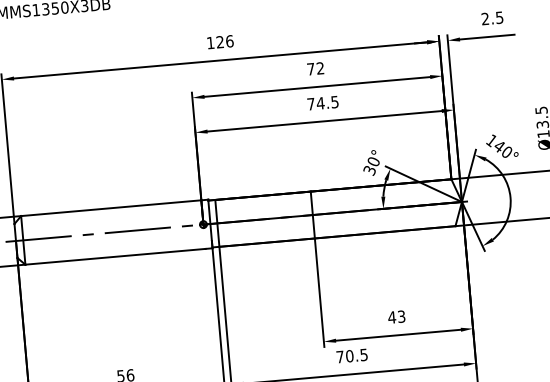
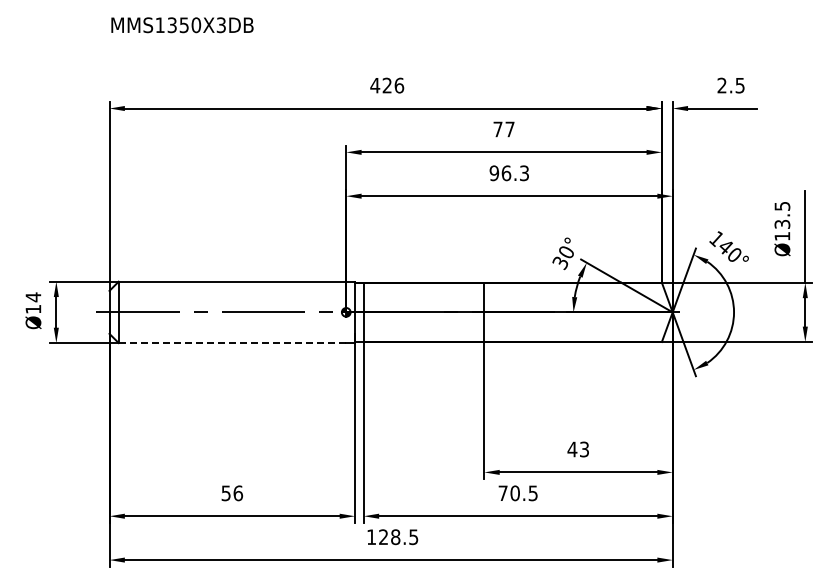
text: (210, 42) -> (375, 85), 126 -> 426
text: (320, 68) -> (509, 129), 72 -> 77
text: (322, 103) -> (508, 173), 74.5 -> 96.3
line: (115, 257) -> (232, 343), solid -> dashed

